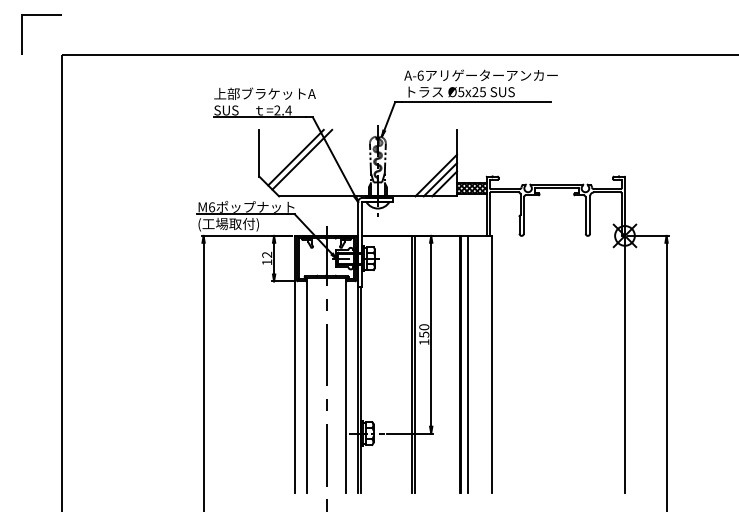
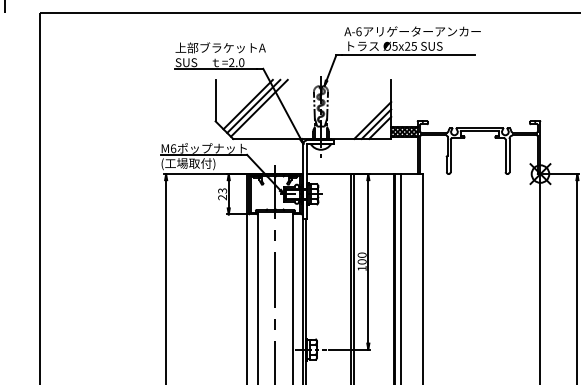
text: (288, 110) -> (241, 62), =2.4 -> =2.0
line: (308, 161) -> (259, 107), added
text: (267, 258) -> (222, 194), 12 -> 23
text: (424, 334) -> (362, 261), 150 -> 100

